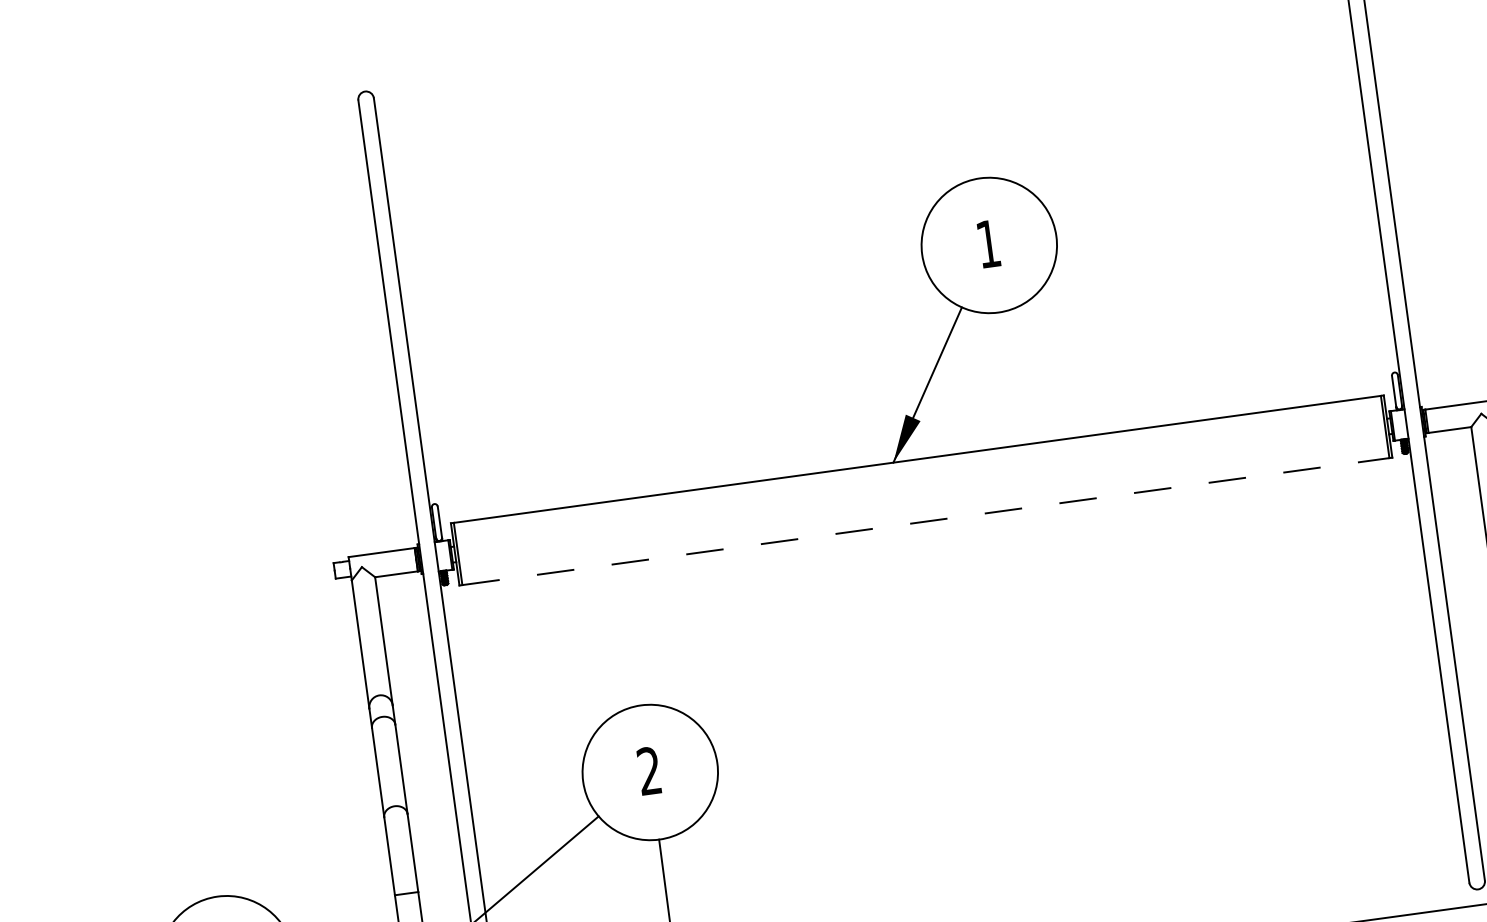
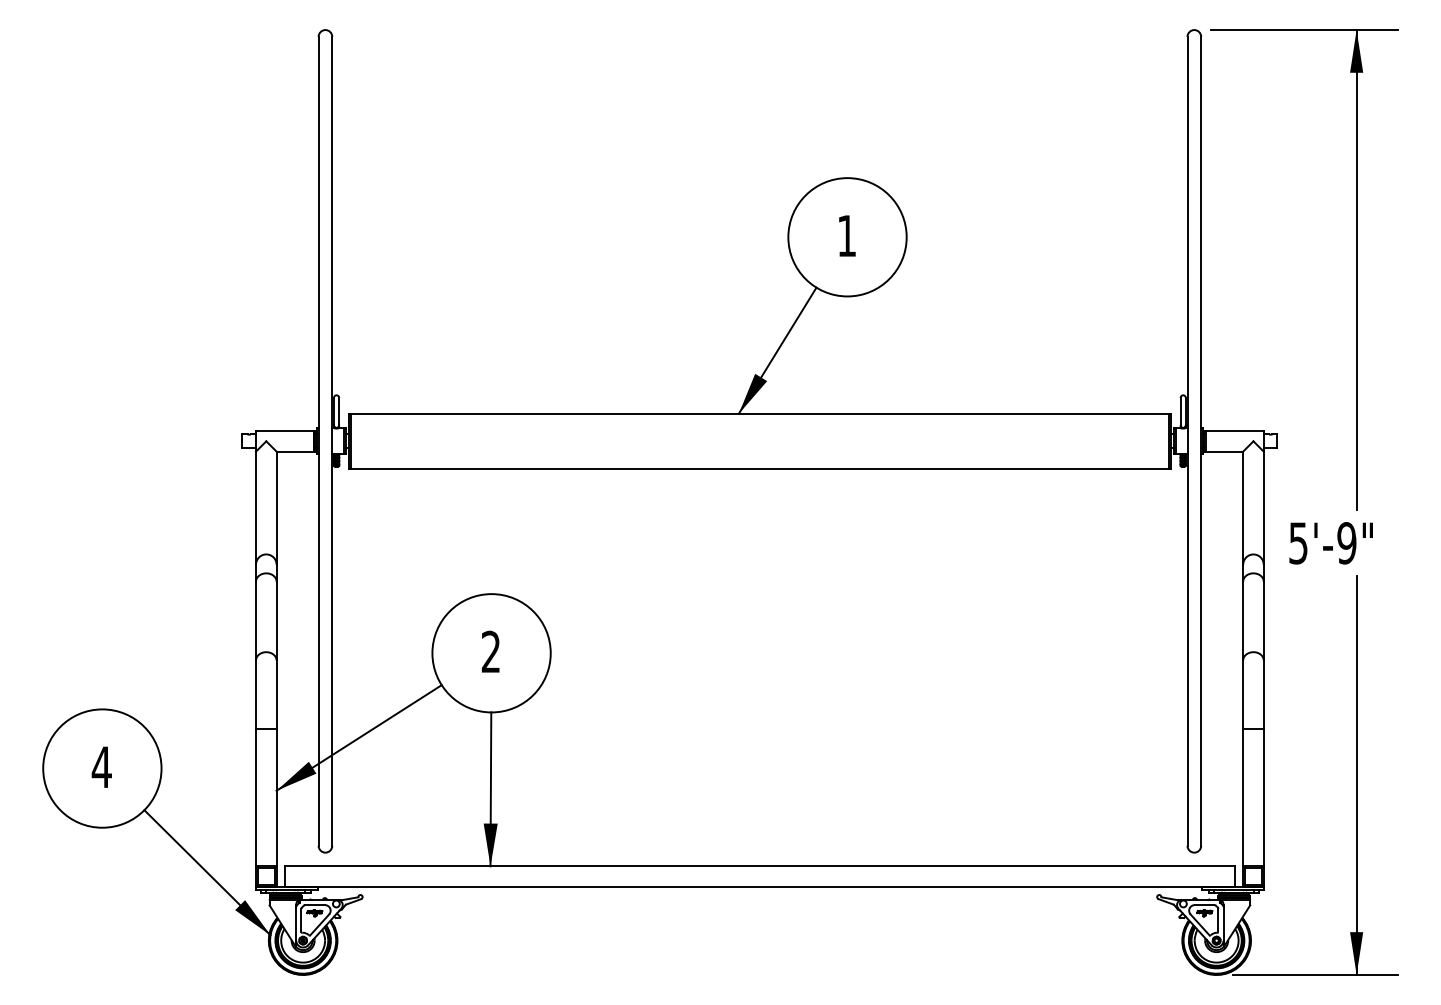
line: (925, 521) -> (759, 468), dashed -> solid

